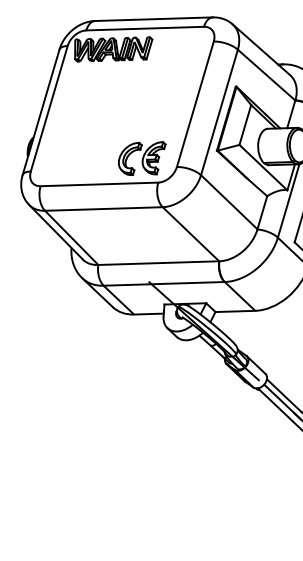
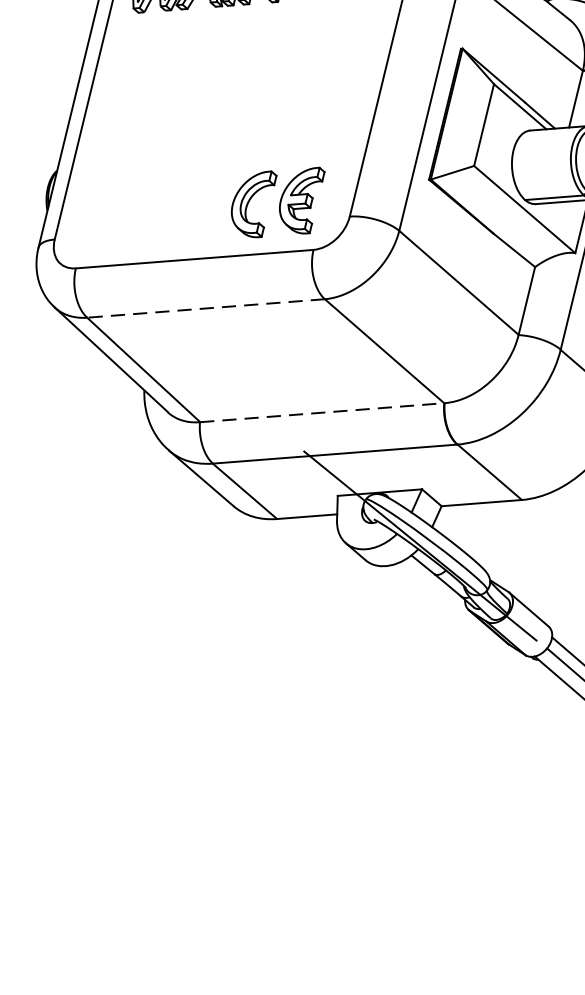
line: (103, 209) -> (205, 309), solid -> dashed
line: (159, 263) -> (323, 413), solid -> dashed

